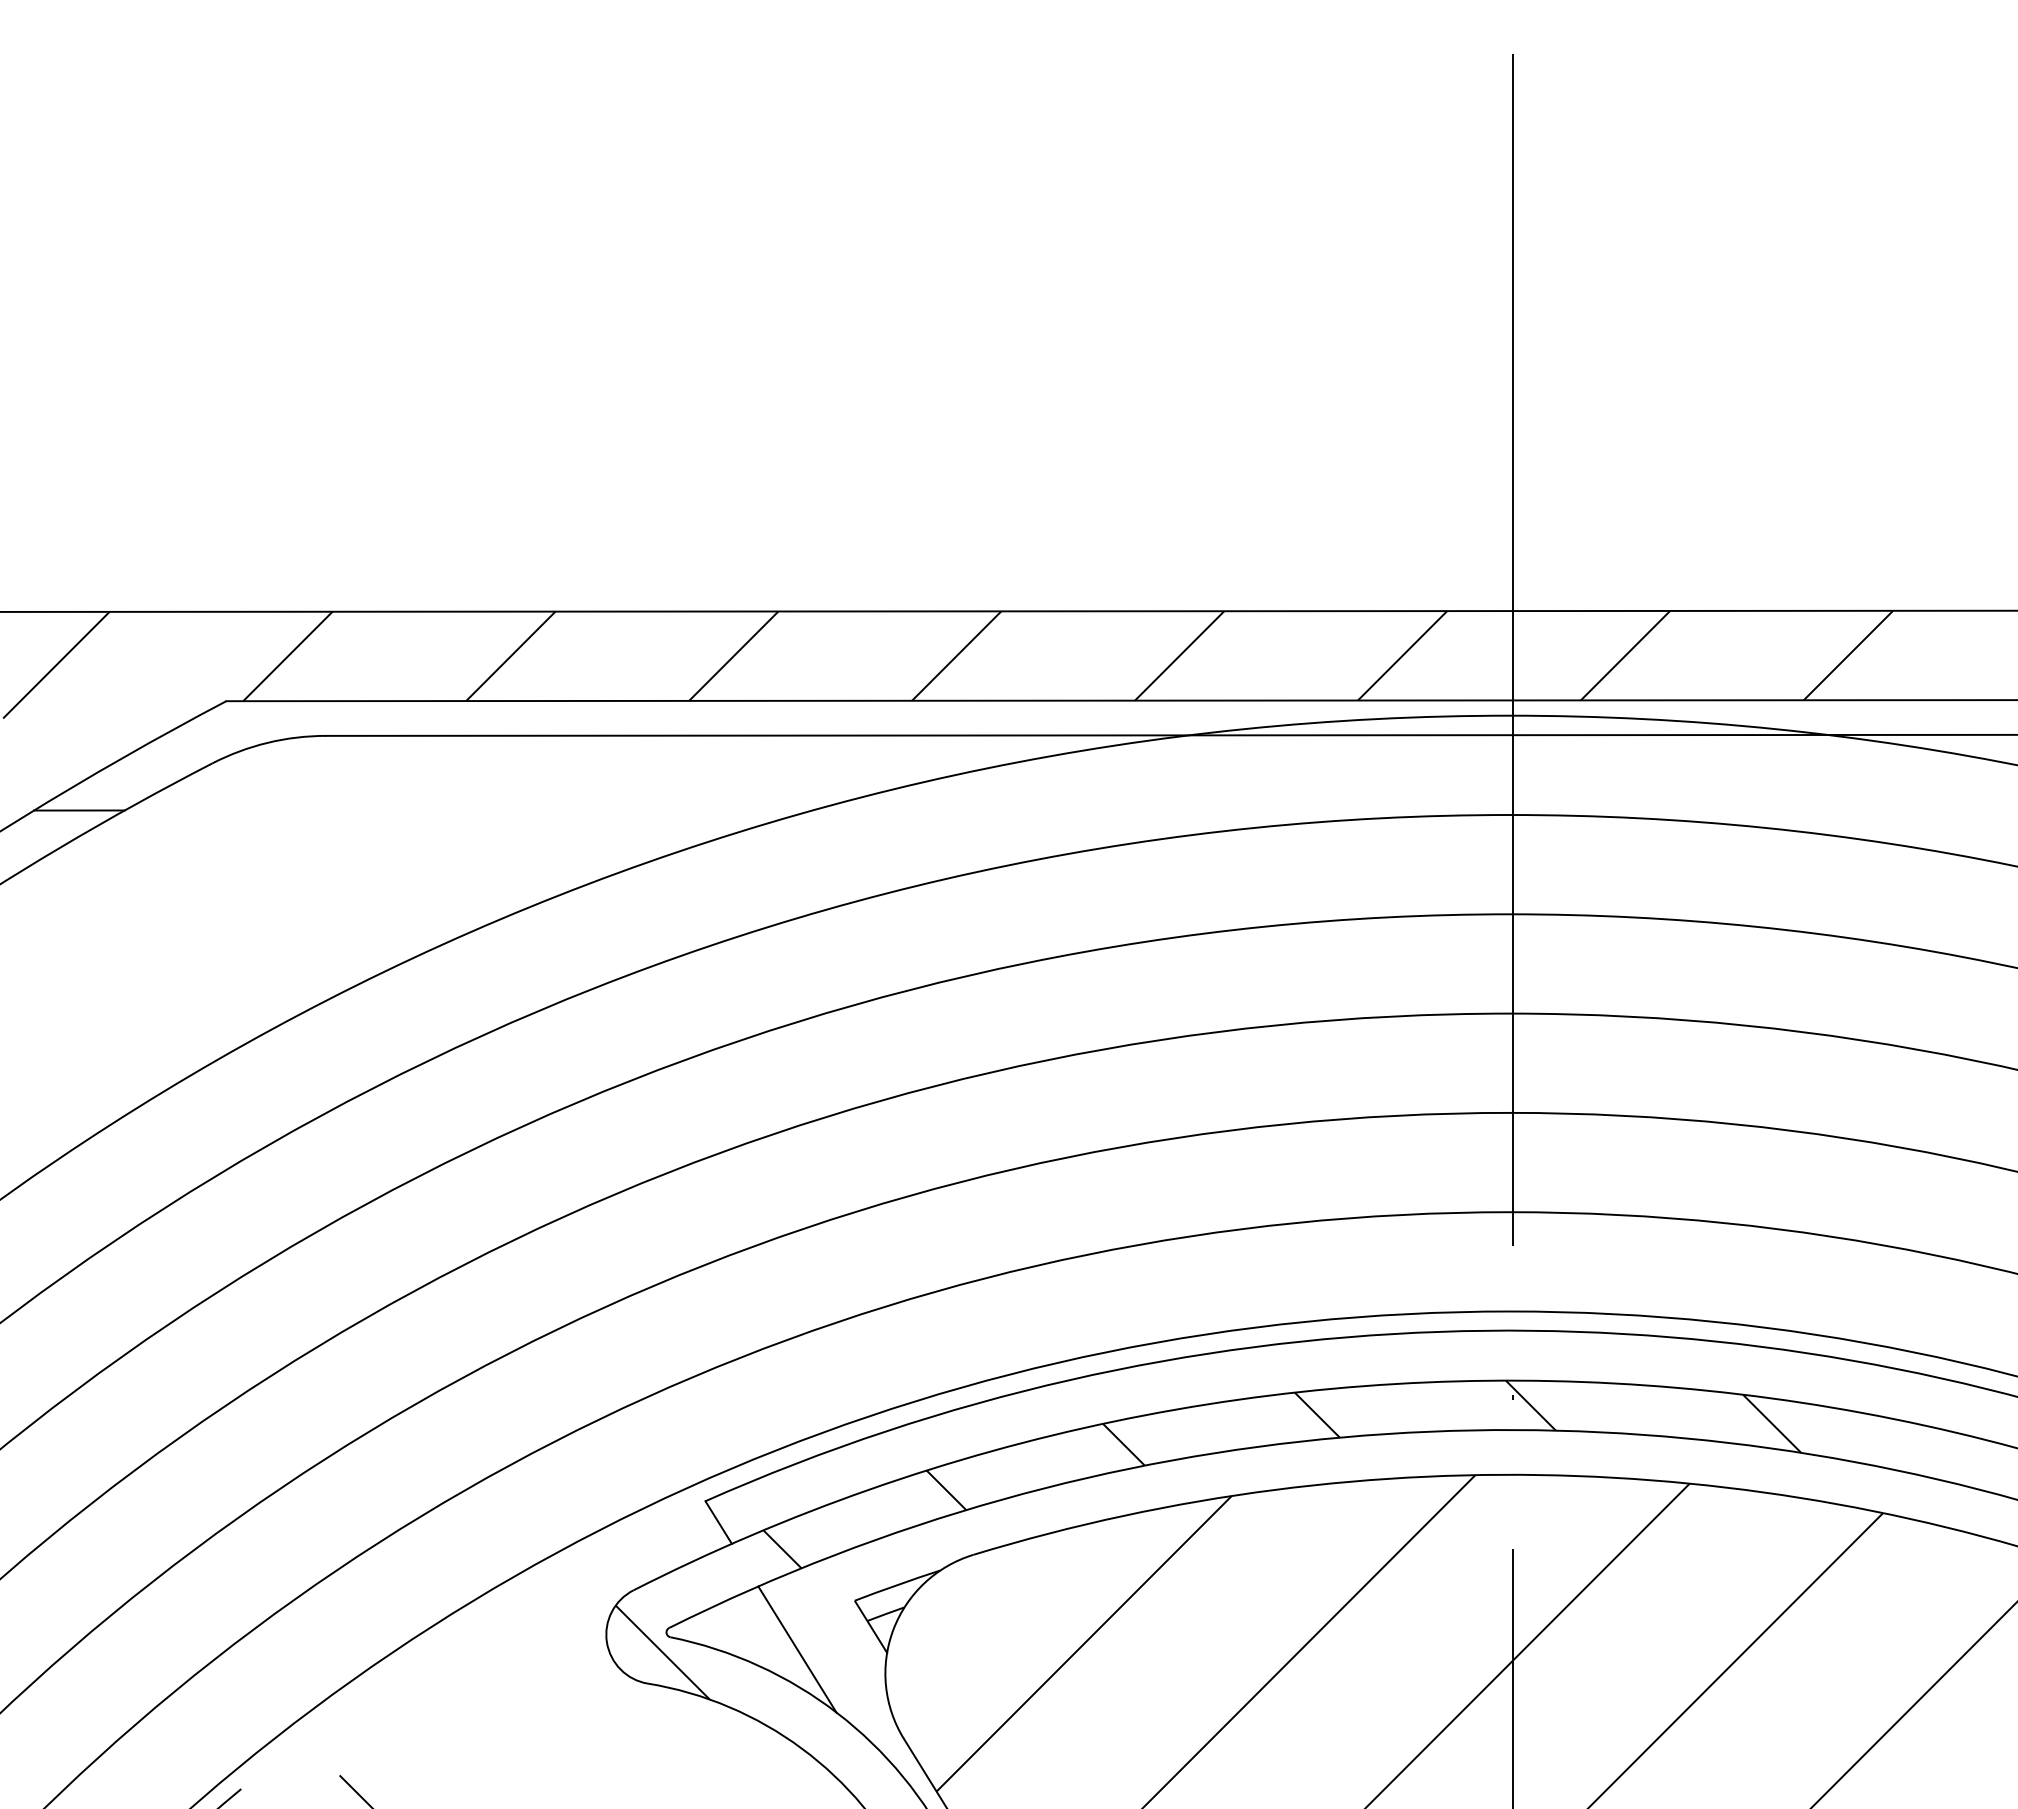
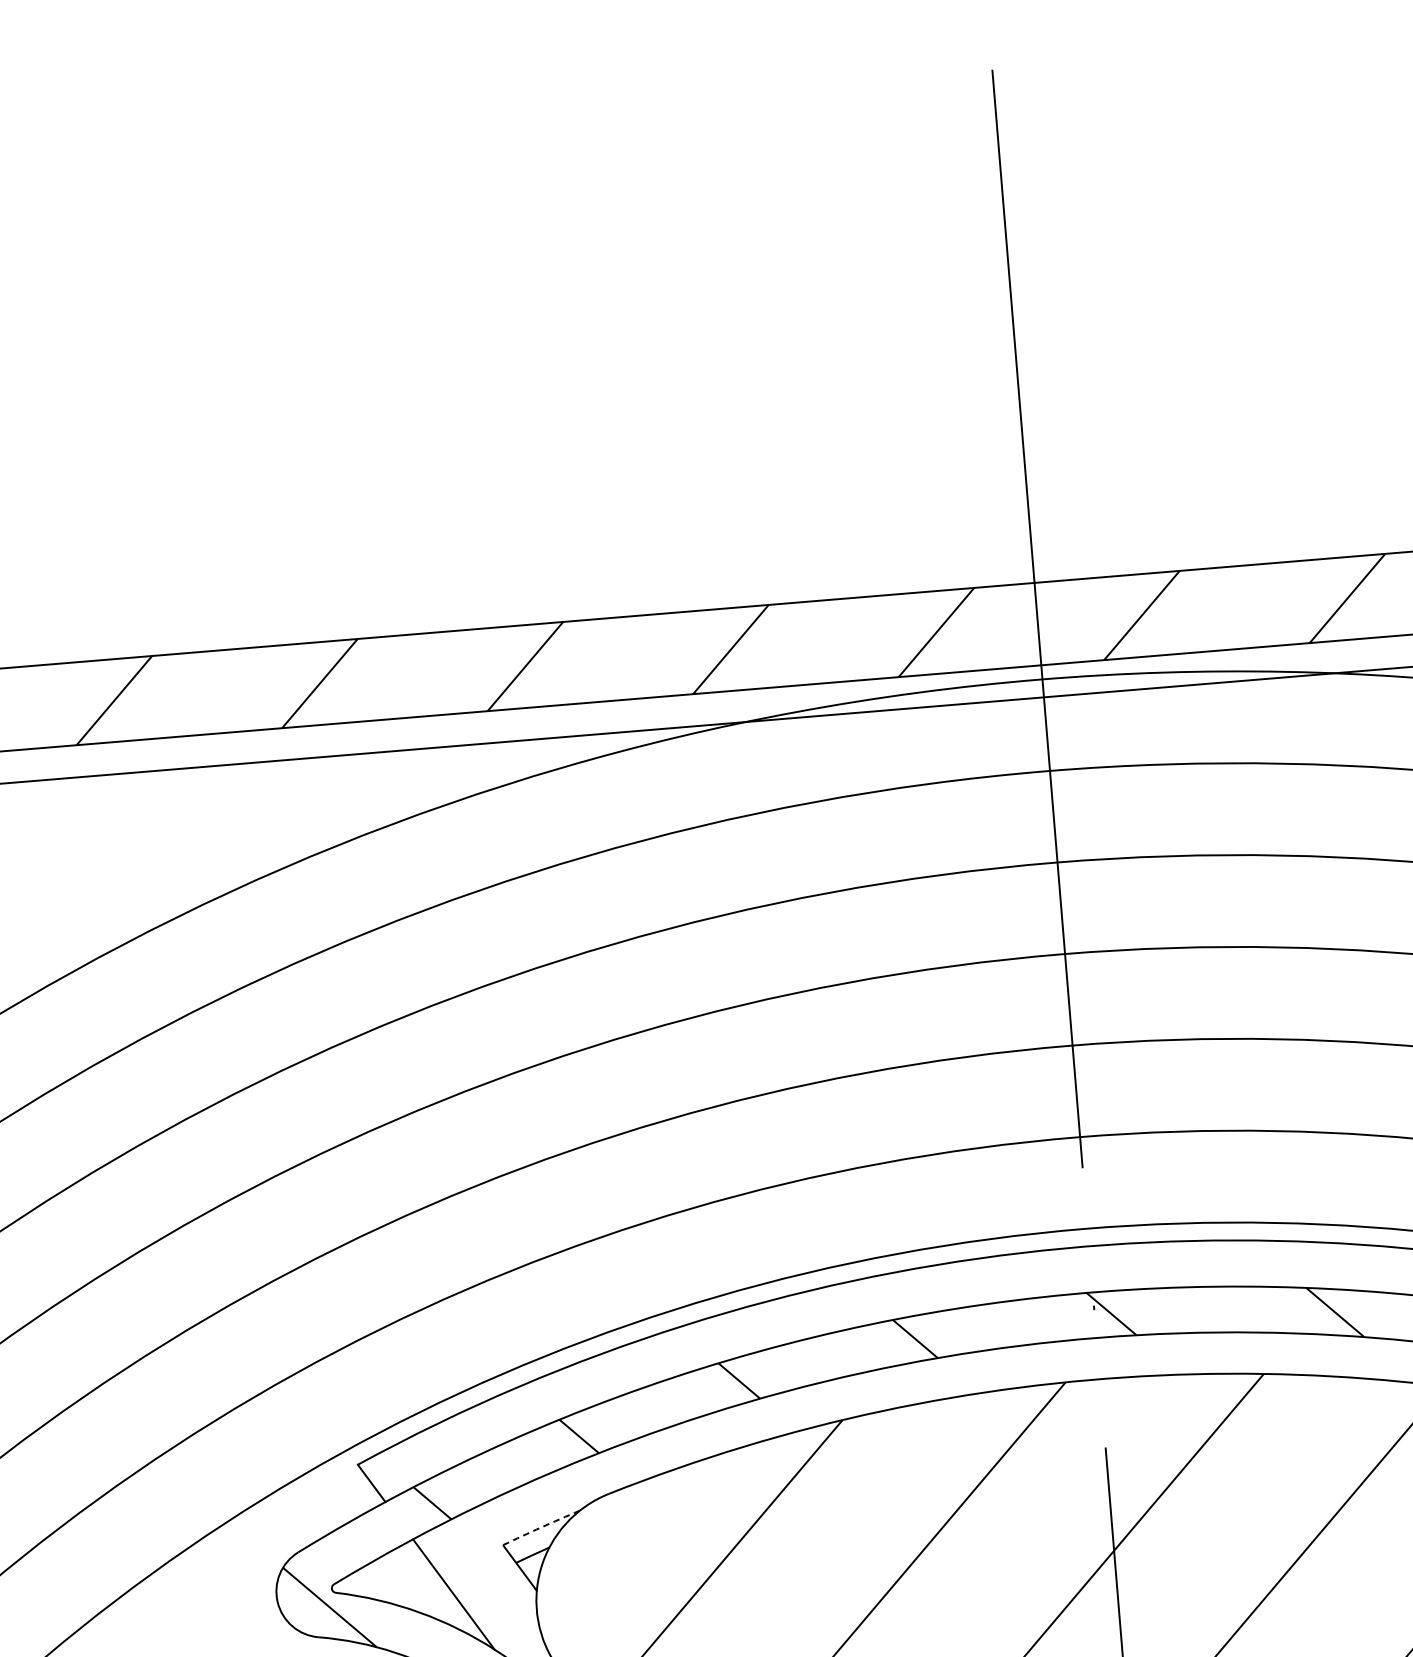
arc: (897, 1585) -> (541, 1527), solid -> dashed

